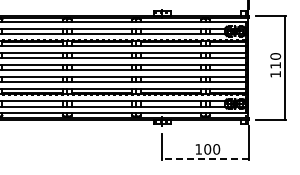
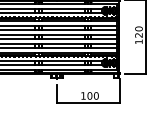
text: (275, 65) -> (138, 35), 110 -> 120
line: (205, 158) -> (88, 102), dashed -> solid

